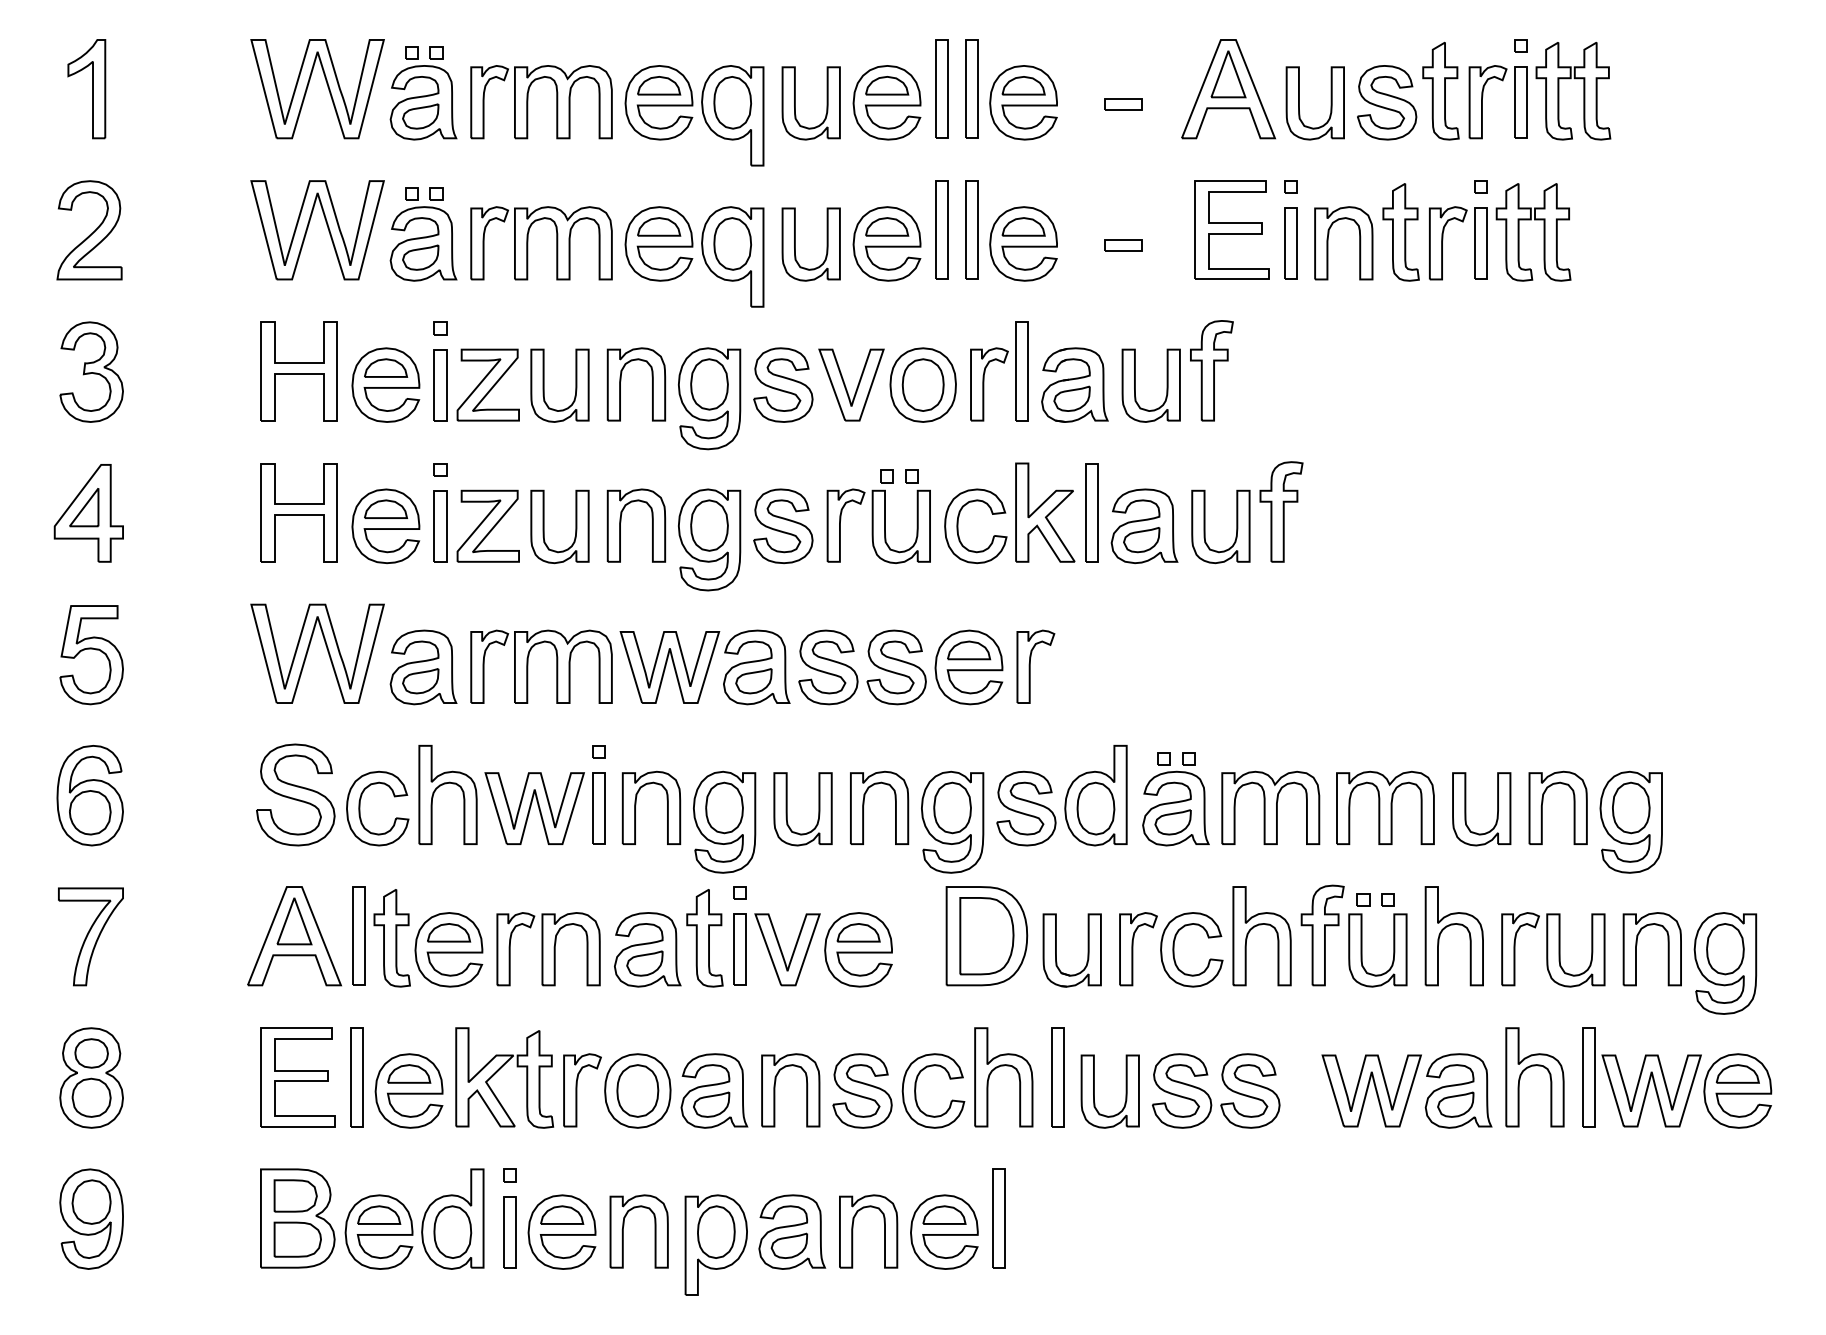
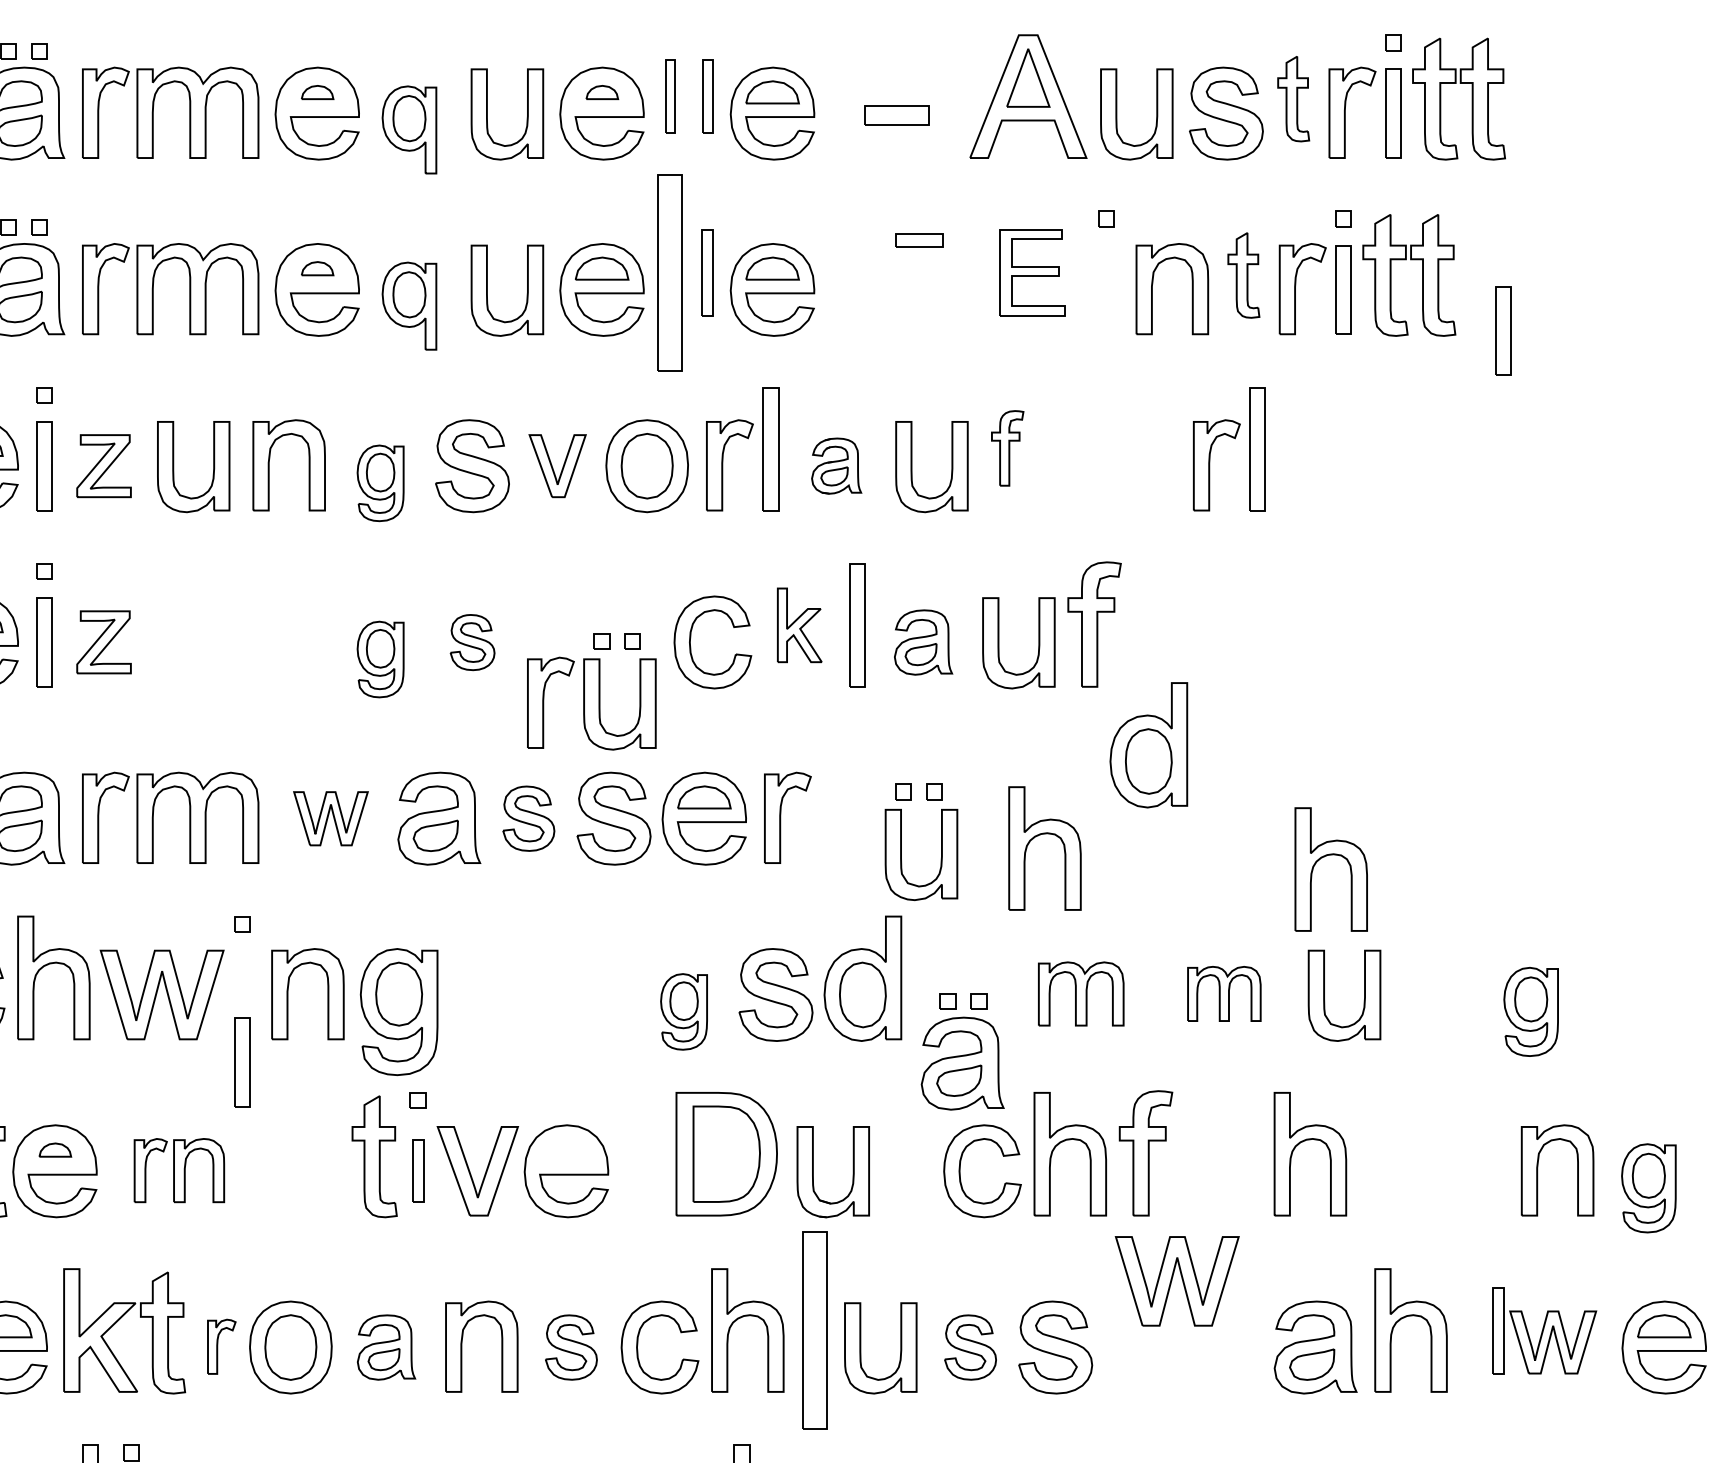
part: (659, 85) -> (317, 92), size x0.6
part: (887, 85) -> (602, 92), size x0.6
part: (941, 88) -> (670, 95), size x0.6
part: (971, 88) -> (707, 95), size x0.6
part: (1440, 90) -> (1293, 98), size x0.7
part: (1123, 104) -> (897, 115), size x1.4
part: (732, 115) -> (409, 129), size x0.7
part: (659, 226) -> (317, 268), size x0.6
part: (941, 229) -> (670, 271), size x1.6
part: (971, 229) -> (707, 271), size x0.7
part: (1231, 229) -> (1032, 271), size x0.7
part: (1400, 232) -> (1243, 275), size x0.7
part: (1290, 243) -> (1502, 330), moved
part: (1123, 245) -> (919, 240), moved
part: (732, 256) -> (409, 305), size x0.7
part: (1393, 363) -> (1234, 439), added
part: (1211, 370) -> (1007, 447), size x0.6
part: (487, 384) -> (103, 465), size x0.7
part: (851, 384) -> (557, 465), size x0.7
part: (1074, 384) -> (836, 465), size x0.6
part: (709, 398) -> (380, 482), size x0.6
part: (1045, 512) -> (799, 625), size x0.6
part: (878, 516) -> (591, 691), moved
part: (621, 522) -> (270, 637), removed
part: (487, 525) -> (103, 641), size x0.7
part: (544, 526) -> (174, 642), removed
part: (783, 526) -> (472, 642), size x0.6
part: (1144, 526) -> (923, 642), size x0.7
part: (709, 539) -> (380, 658), size x0.6
part: (1324, 608) -> (1148, 745), added
part: (669, 667) -> (330, 818), size x0.6
part: (828, 667) -> (528, 818), size x0.7
part: (1237, 681) -> (1039, 836), added
part: (1466, 698) -> (1325, 857), added
part: (1175, 799) -> (962, 1052), moved
part: (1543, 802) -> (1421, 987), removed
part: (864, 805) -> (573, 991), removed
part: (1270, 807) -> (1080, 993), size x0.7
part: (1385, 807) -> (1224, 993), size x0.6
part: (598, 808) -> (241, 1062), moved
part: (787, 809) -> (477, 996), removed
part: (952, 821) -> (683, 1011), size x0.6
part: (1630, 821) -> (1530, 1011), size x0.7
part: (449, 932) -> (55, 1149), size x0.6
part: (858, 932) -> (566, 1149), removed
part: (1362, 940) -> (902, 842), moved
part: (548, 949) -> (179, 1170), size x0.7
part: (647, 949) -> (302, 1170), removed
part: (739, 949) -> (417, 1170), size x0.7
part: (1138, 949) -> (916, 1170), removed
part: (1553, 949) -> (1434, 1170), removed
part: (1725, 963) -> (1648, 1188), size x0.7
part: (1057, 1077) -> (814, 1330), size x1.6
part: (1641, 1077) -> (1544, 1330), size x0.7
part: (582, 1090) -> (221, 1346), size x0.6
part: (714, 1090) -> (386, 1346), size x0.7
part: (862, 1090) -> (571, 1346), size x0.7
part: (1182, 1090) -> (970, 1346), size x0.7
part: (1371, 1090) -> (1176, 1280), moved

